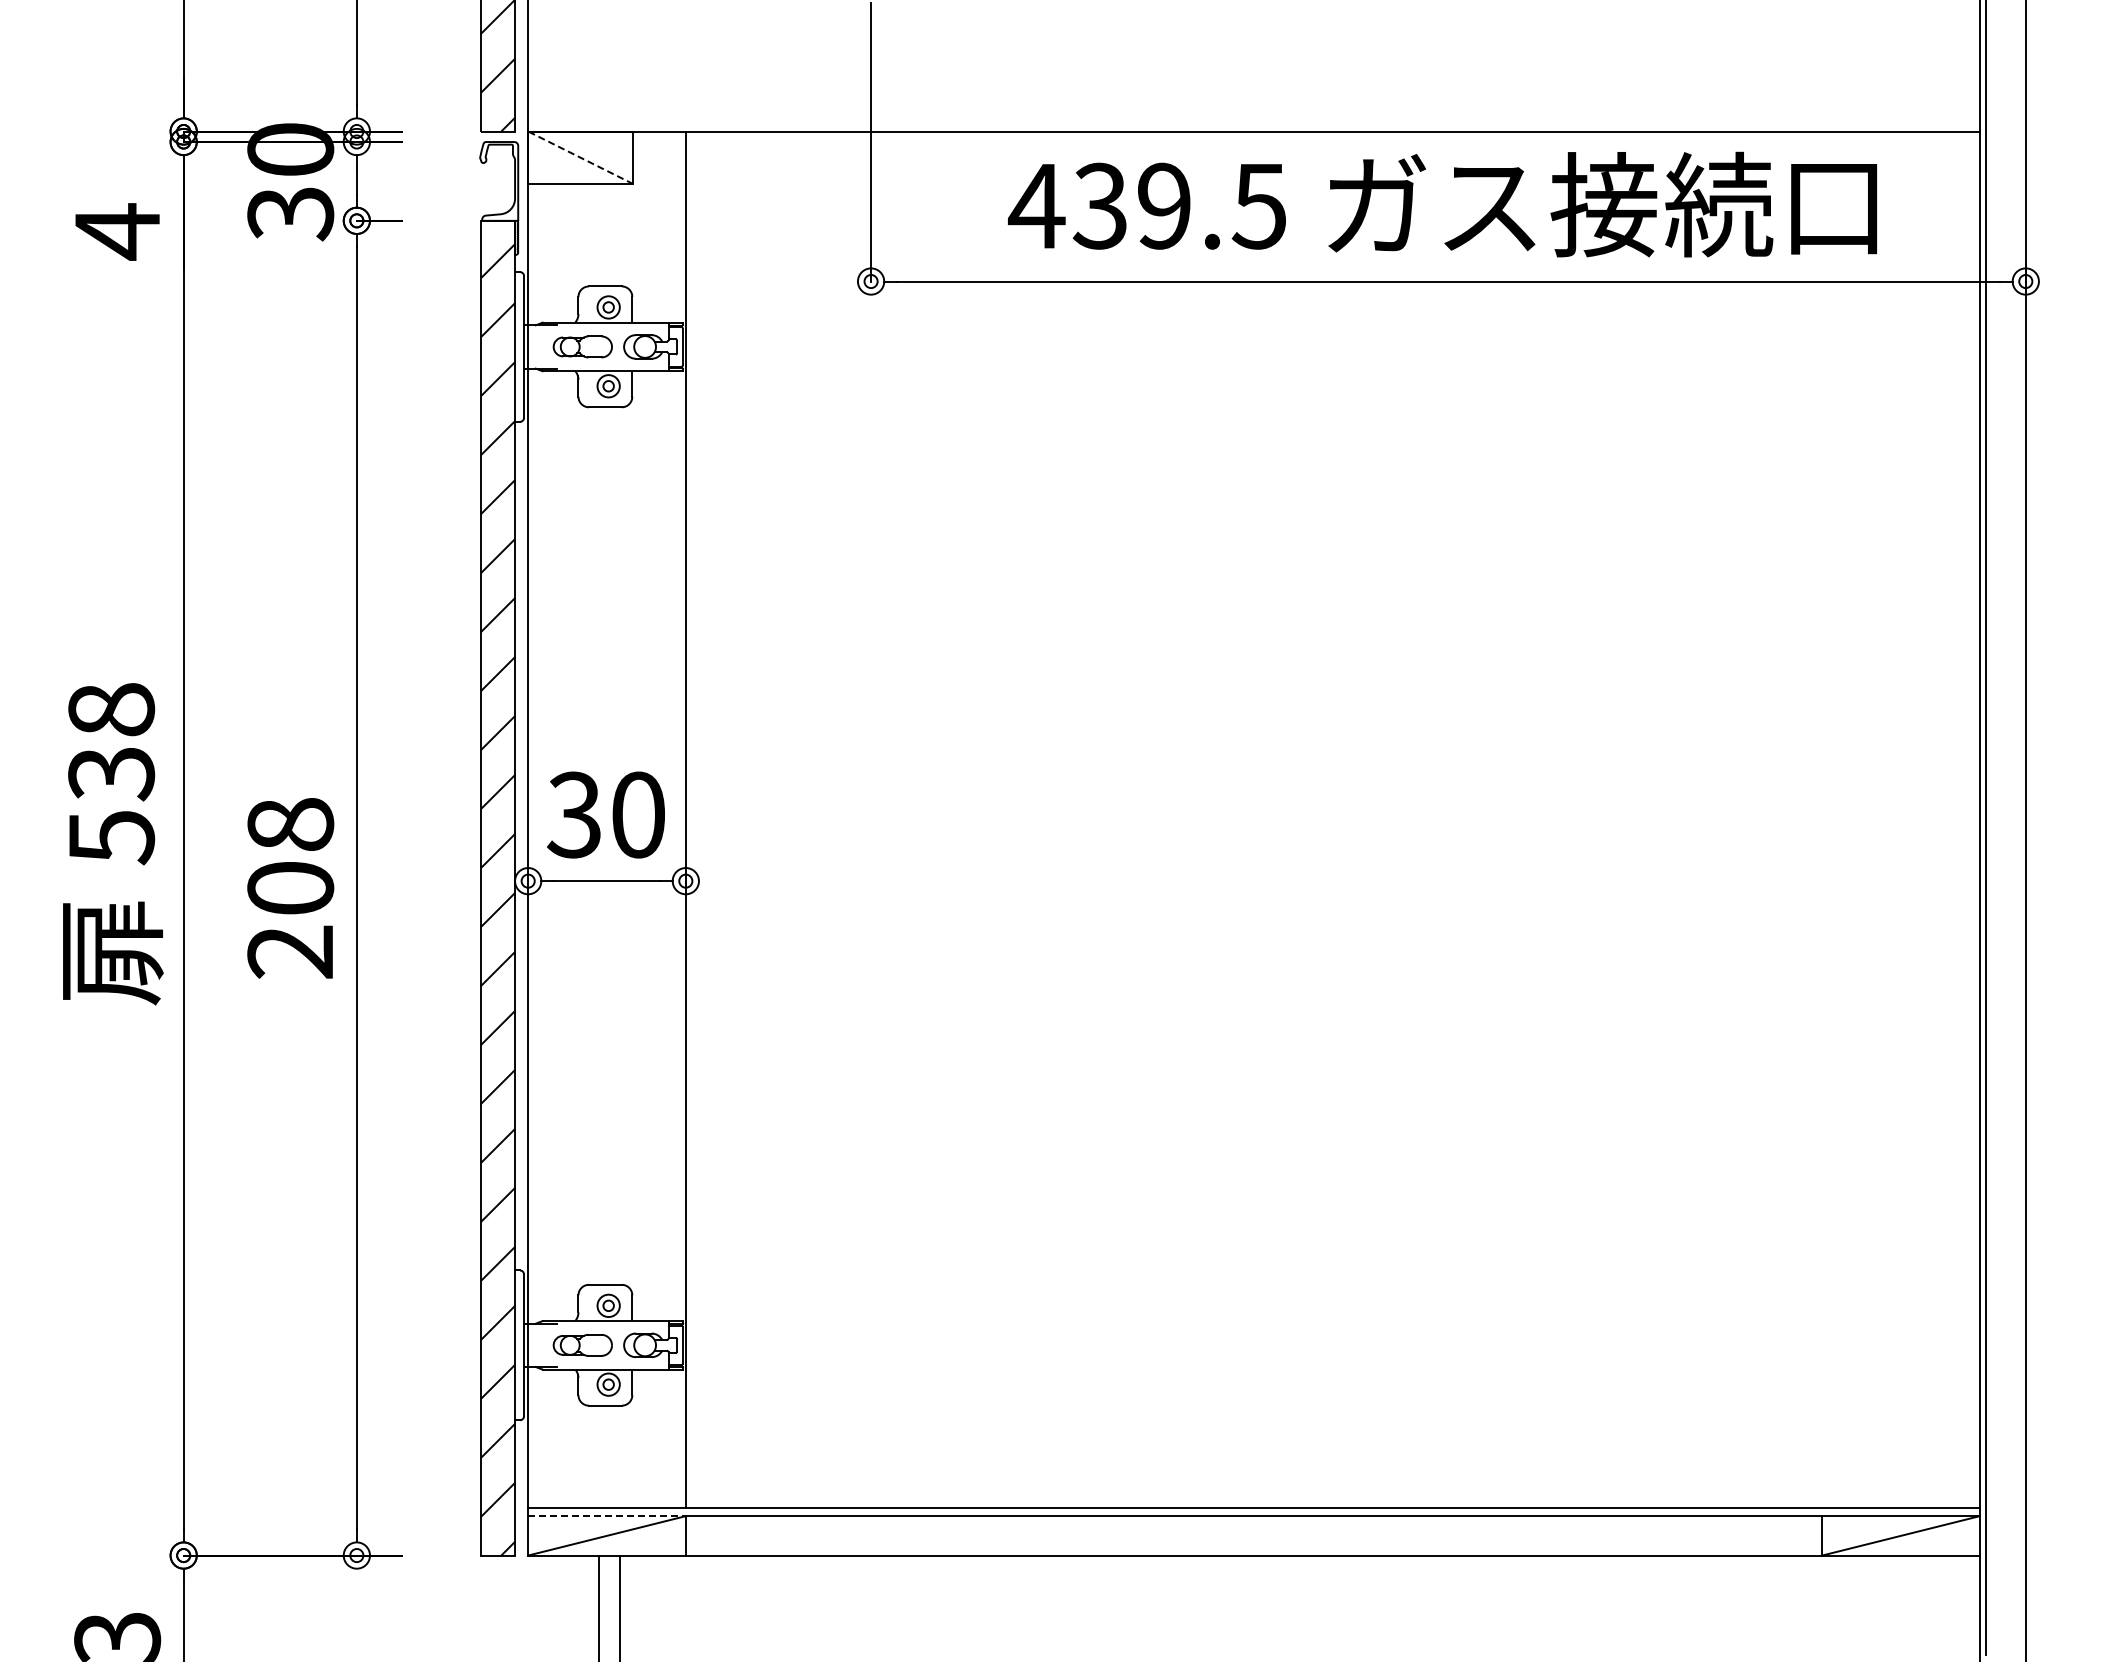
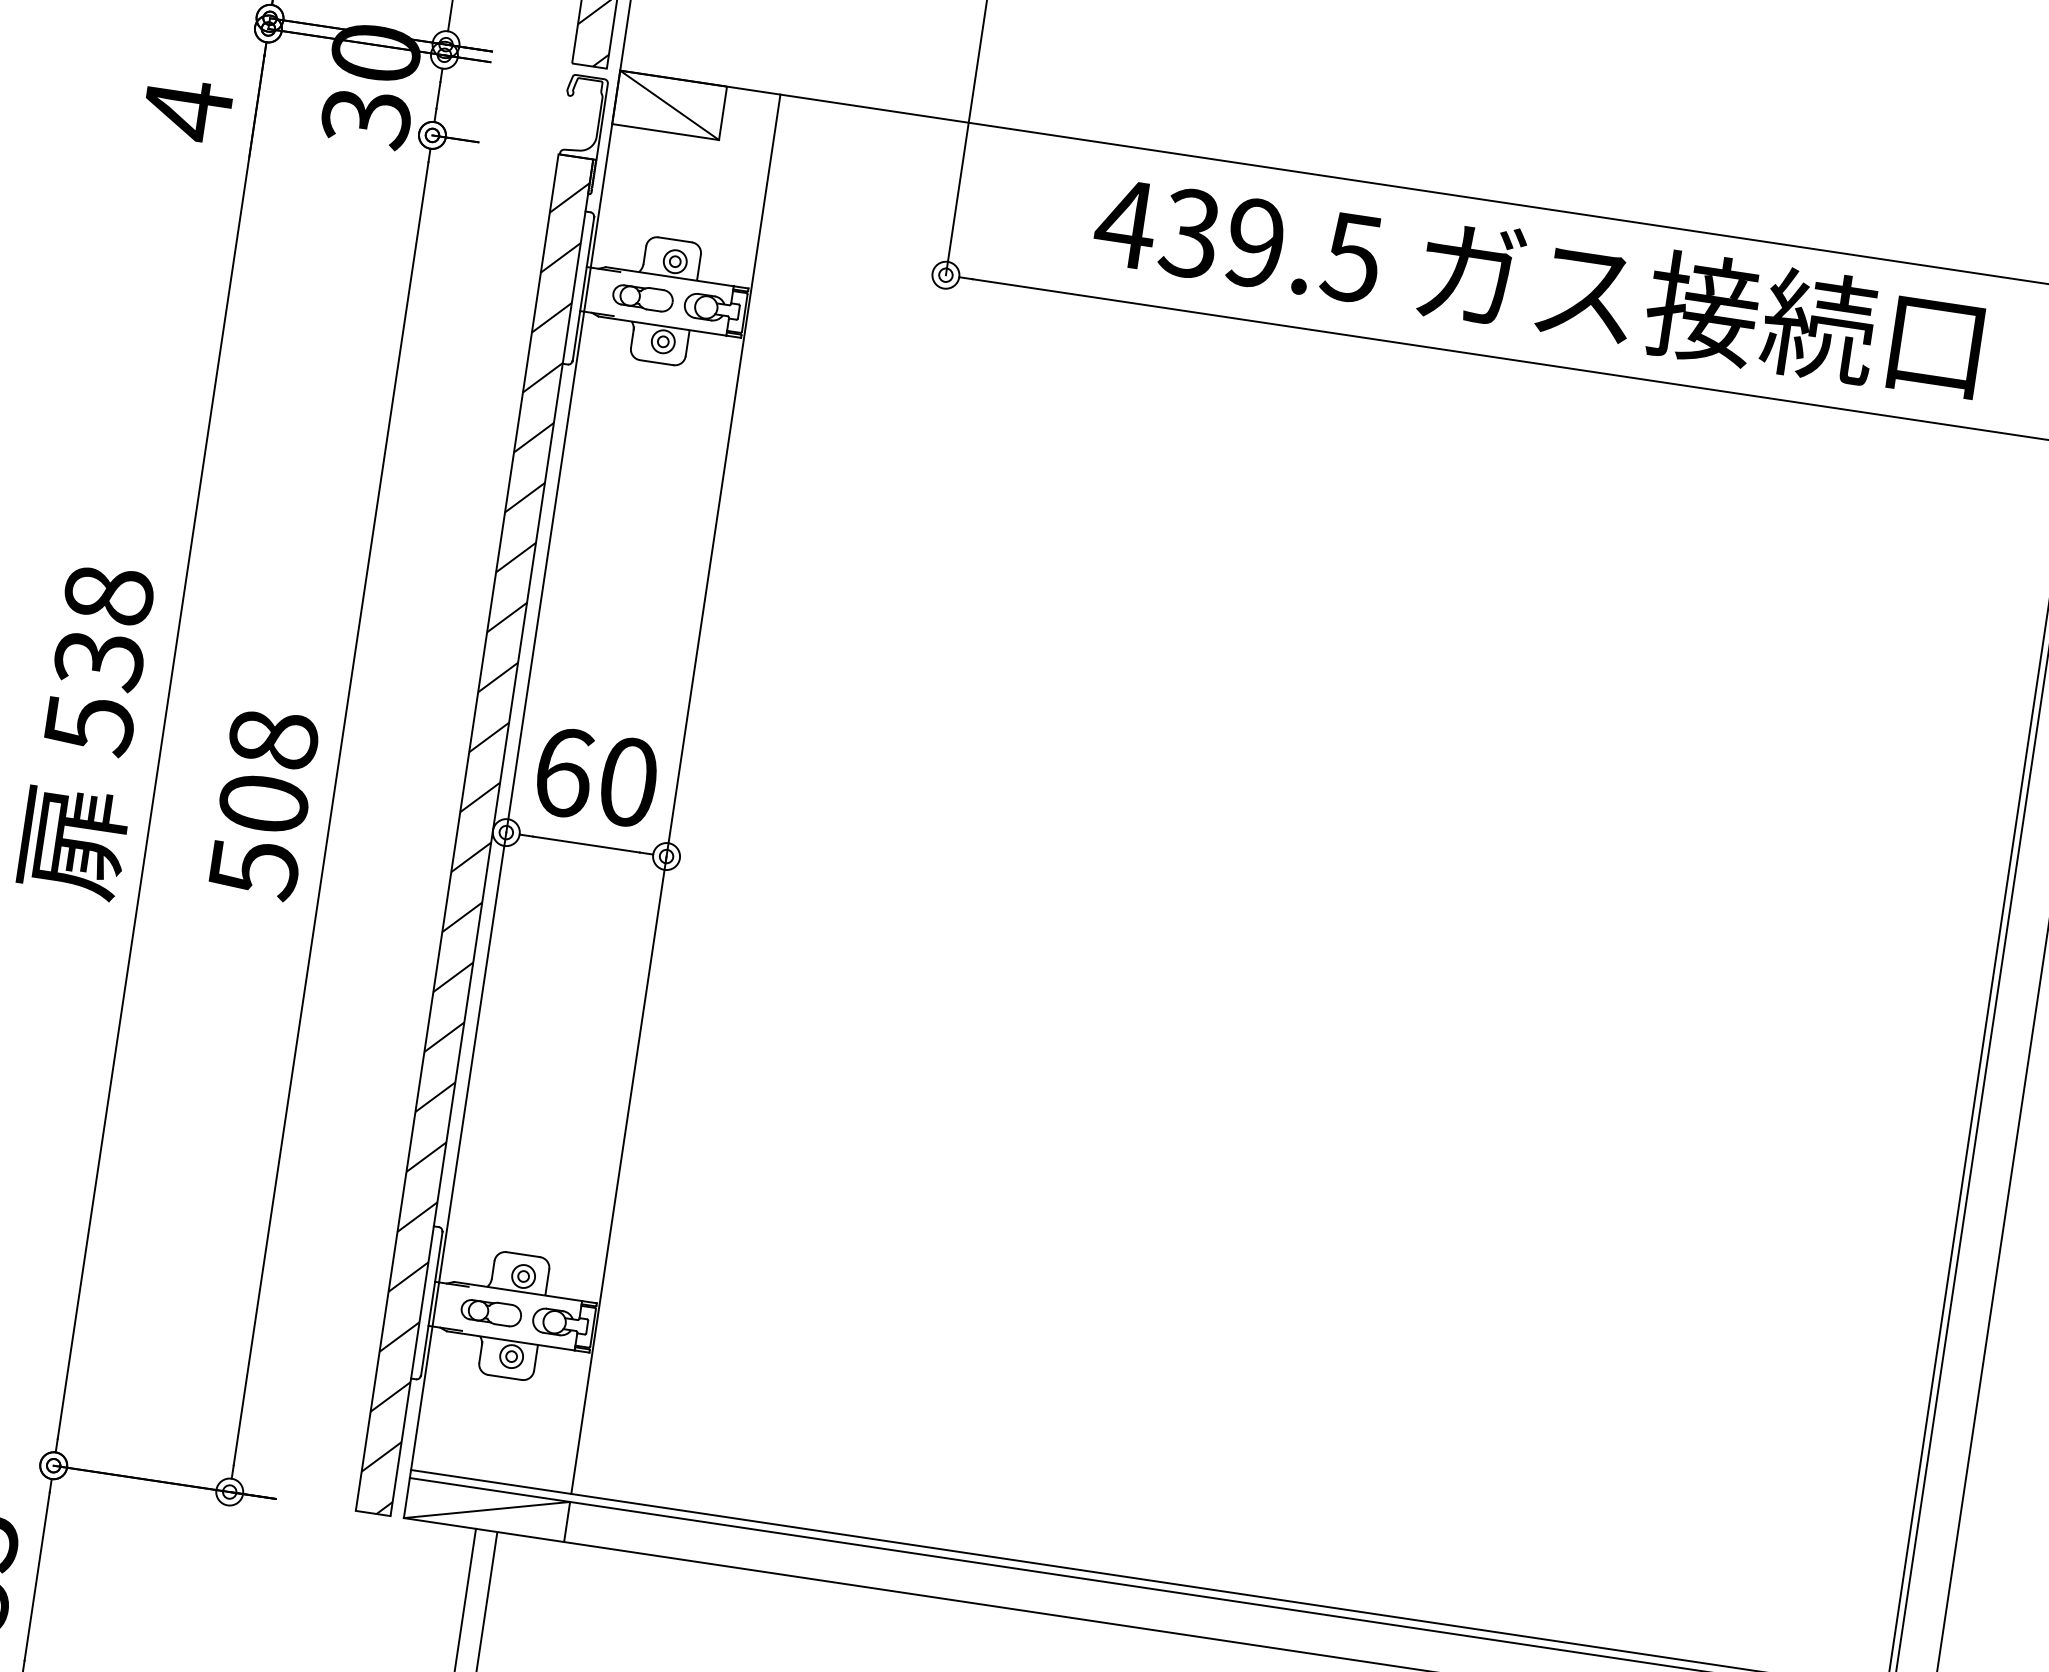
line: (580, 157) -> (669, 105), dashed -> solid
text: (574, 814) -> (563, 771), 30 -> 60
text: (290, 952) -> (253, 869), 208 -> 508
line: (607, 1516) -> (490, 1490), dashed -> solid

